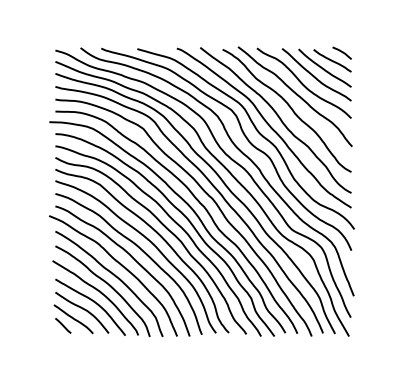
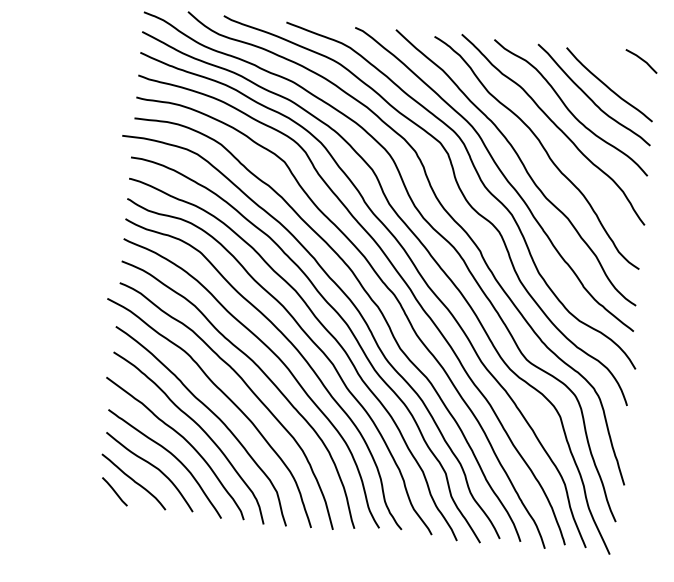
line: (332, 60) -> (623, 72), removed

